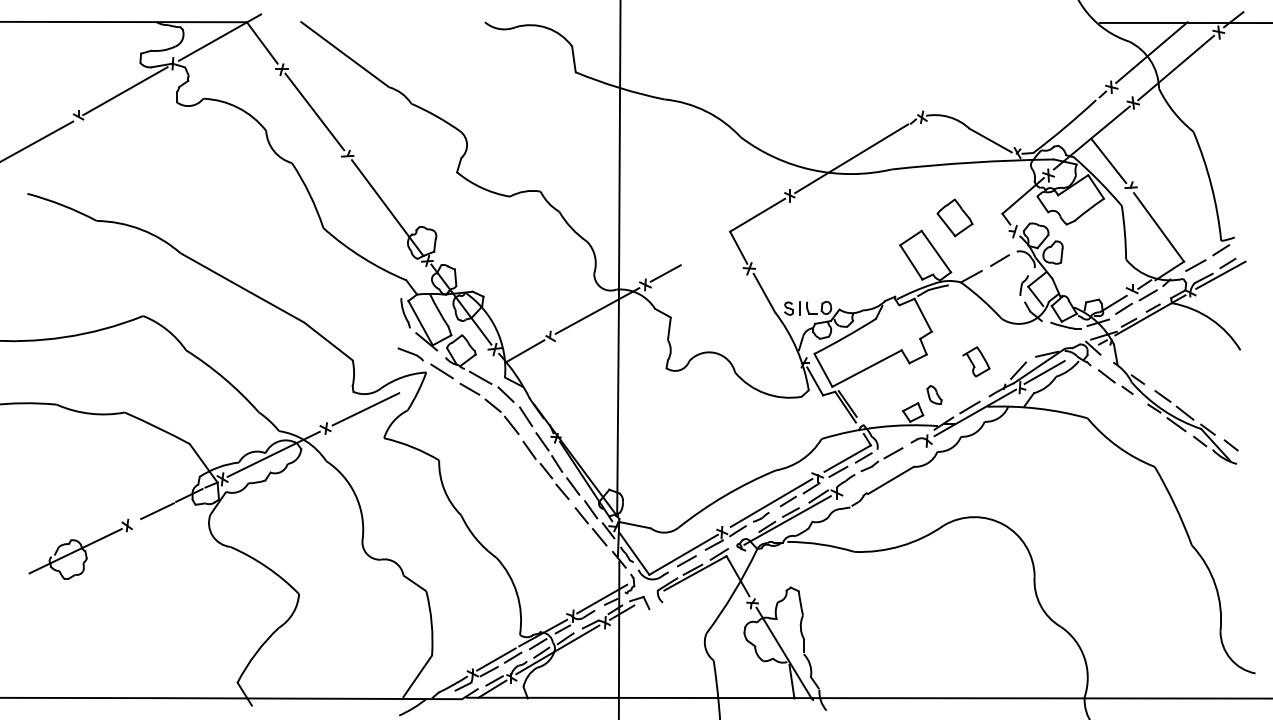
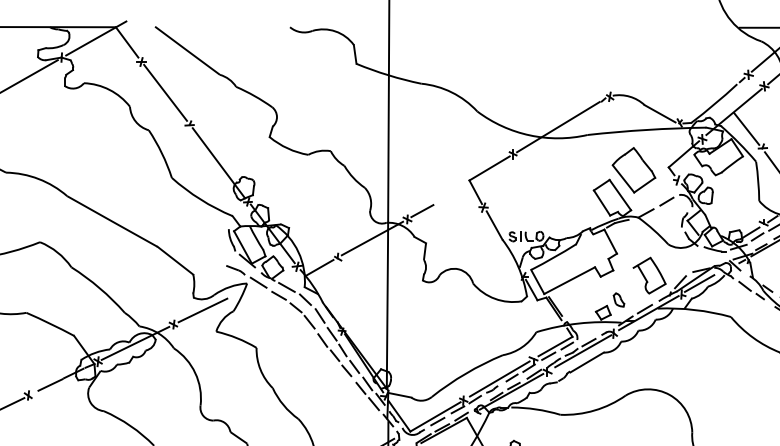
part: (954, 217) -> (633, 170), size x1.67
part: (976, 361) -> (649, 275), size x1.67
line: (885, 464) -> (583, 350), added

